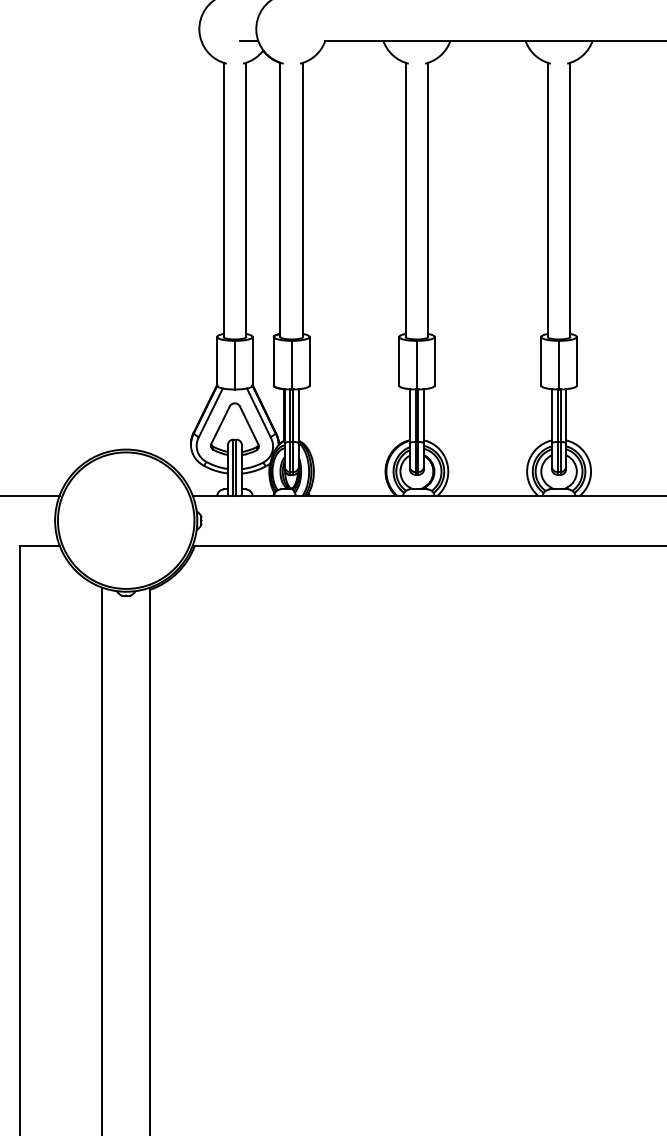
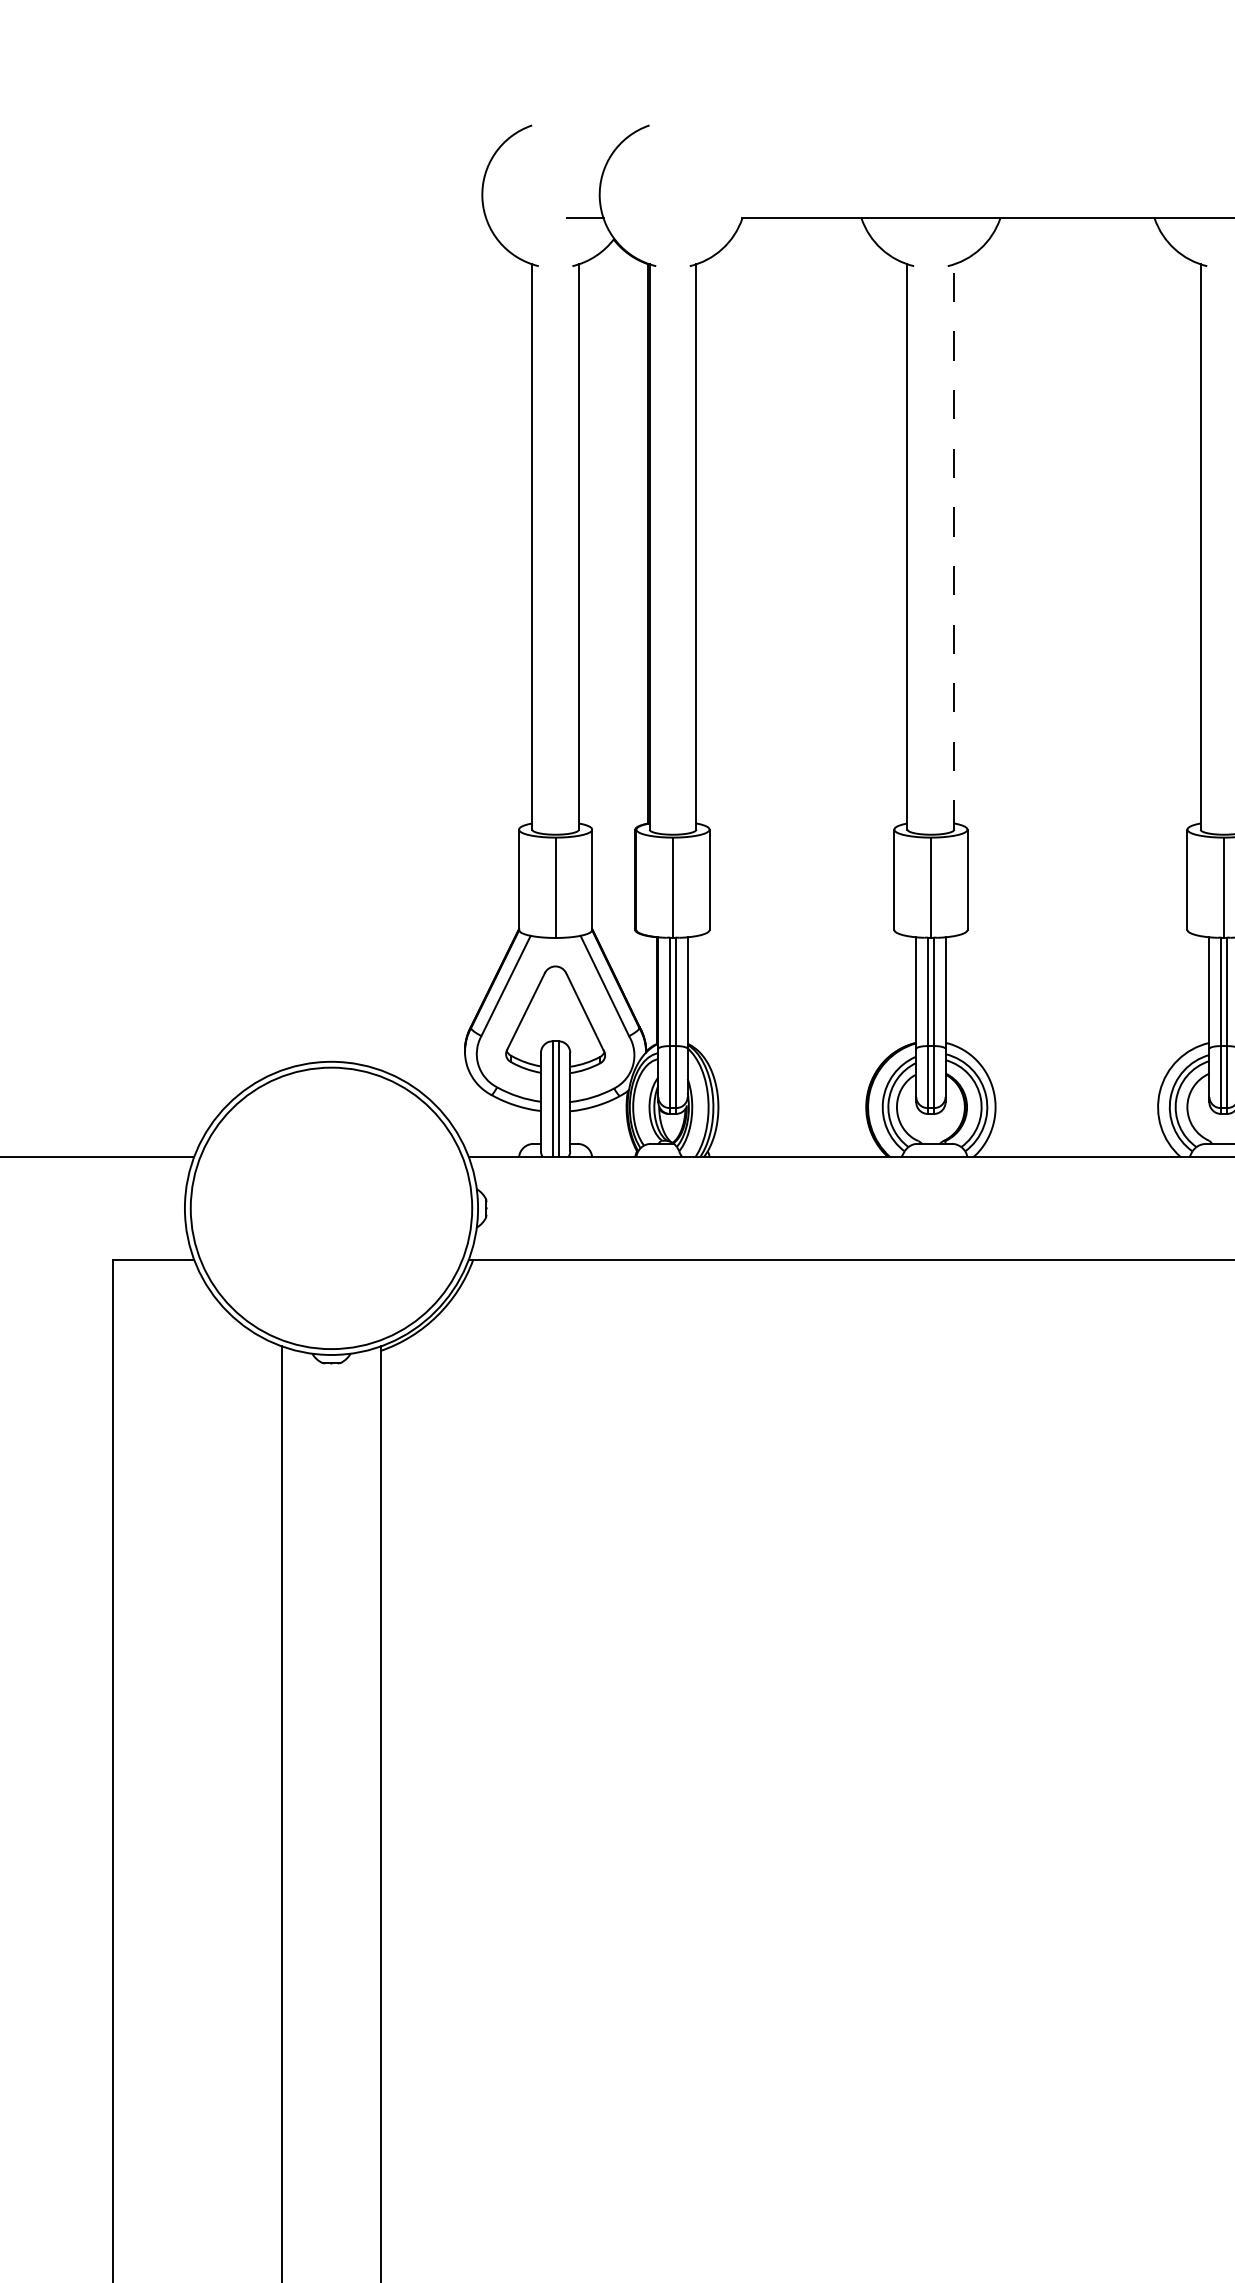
line: (428, 199) -> (954, 546), solid -> dashed

